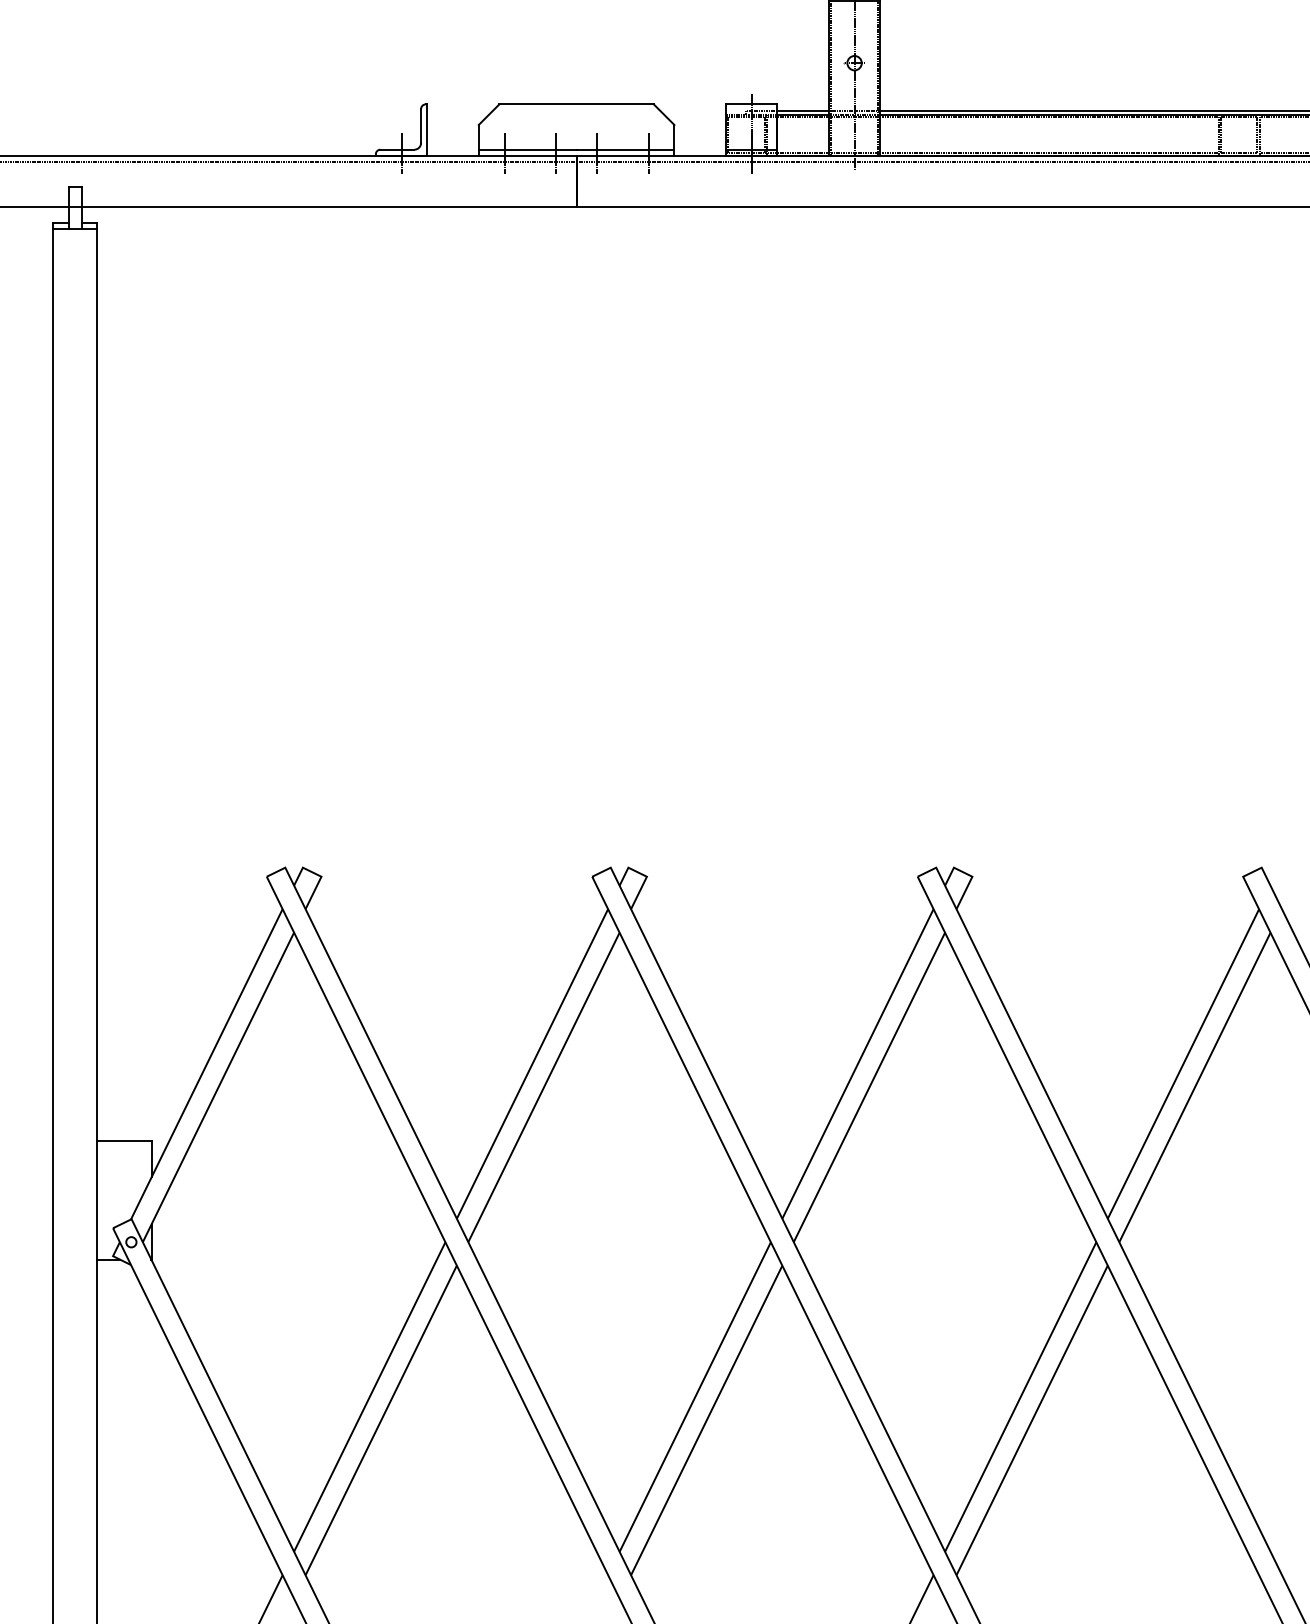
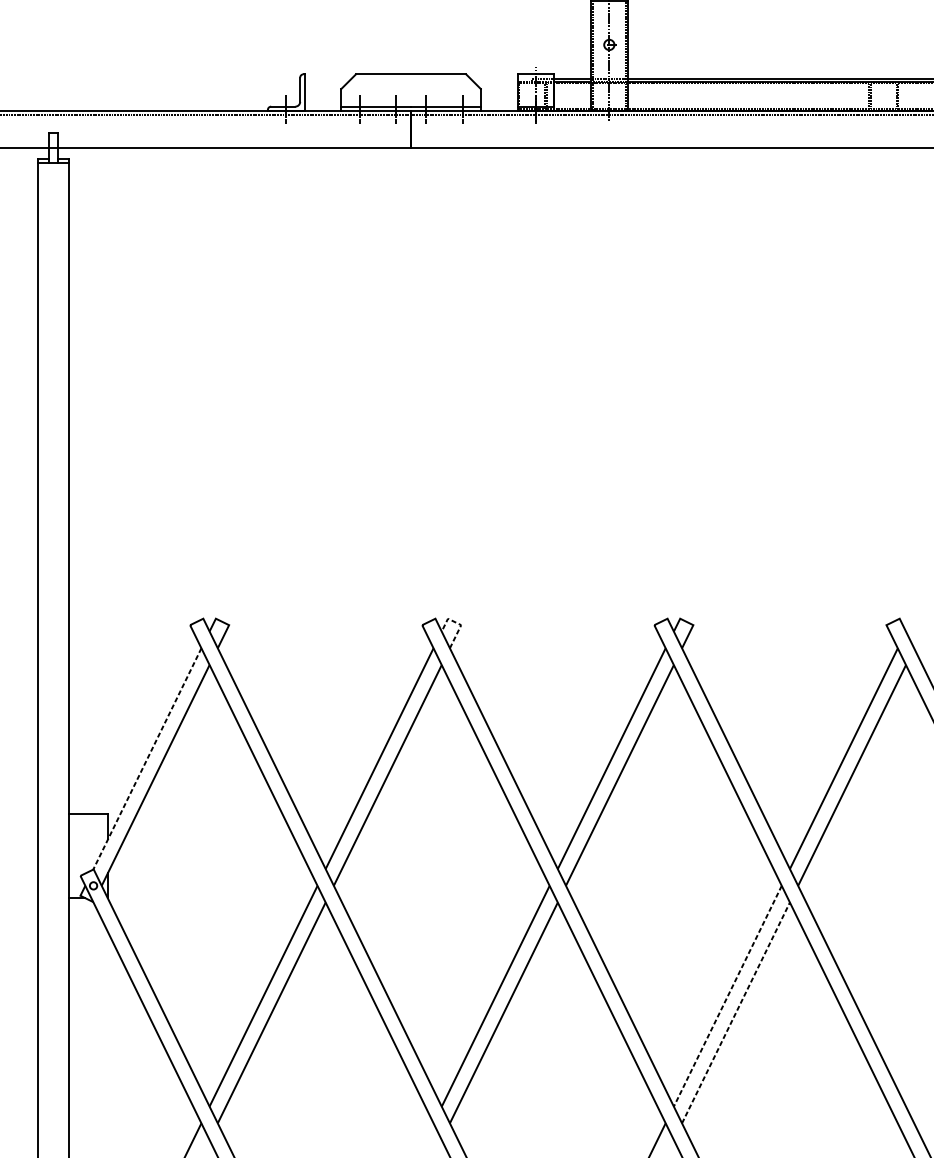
line: (644, 875) -> (459, 624), solid -> dashed
line: (206, 1064) -> (147, 759), solid -> dashed
line: (1020, 1397) -> (727, 996), solid -> dashed
line: (1032, 1419) -> (736, 1012), solid -> dashed

